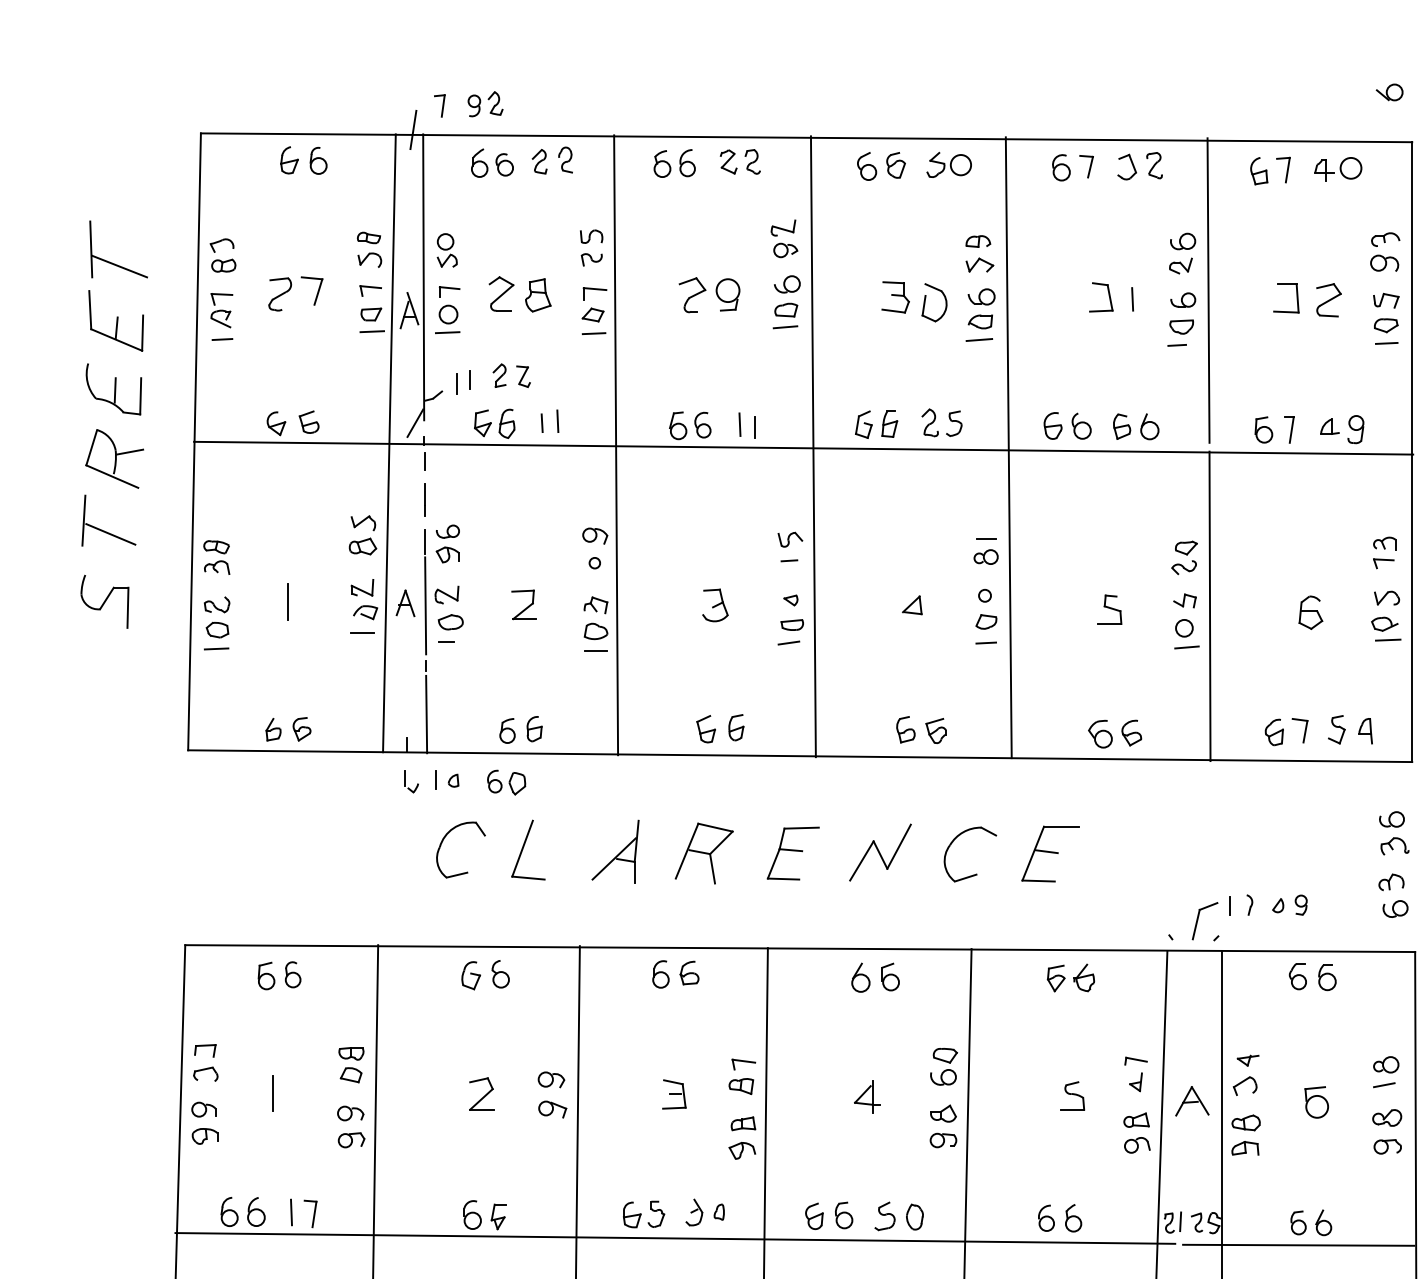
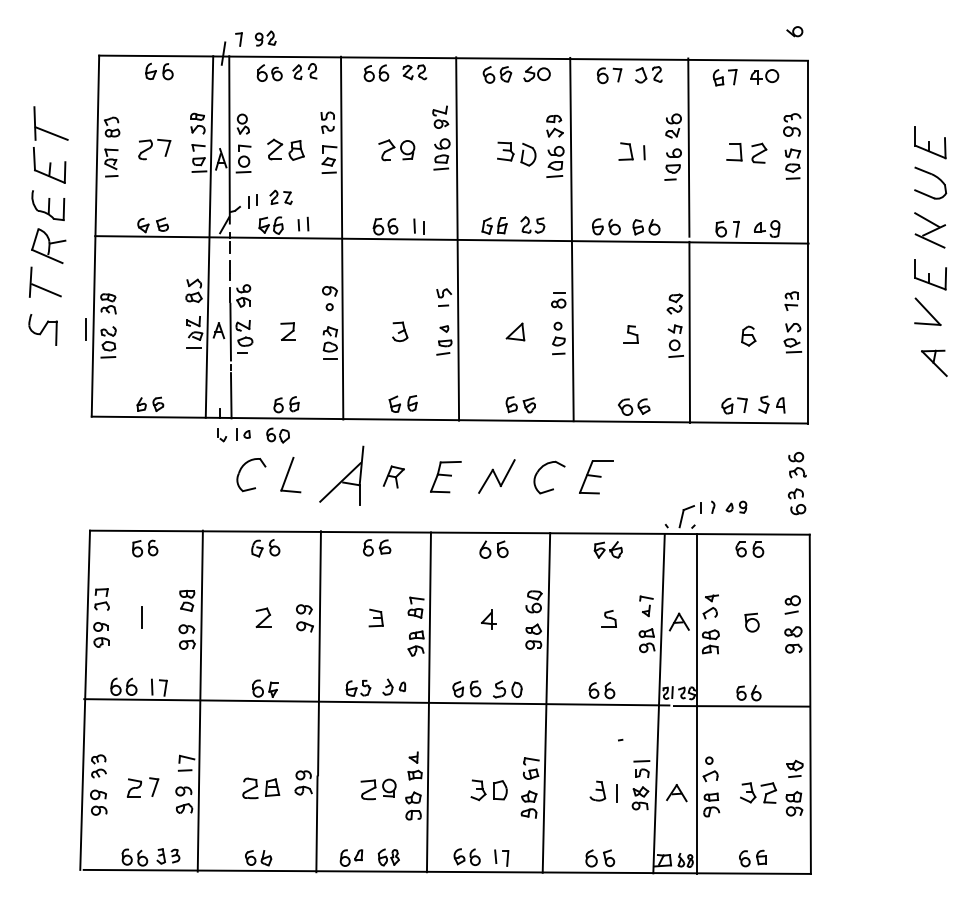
line: (286, 601) -> (85, 329), moved
part: (912, 604) -> (515, 331), size x1.6
part: (614, 852) -> (341, 476), size x1.6
part: (703, 852) -> (393, 476), size x0.6

